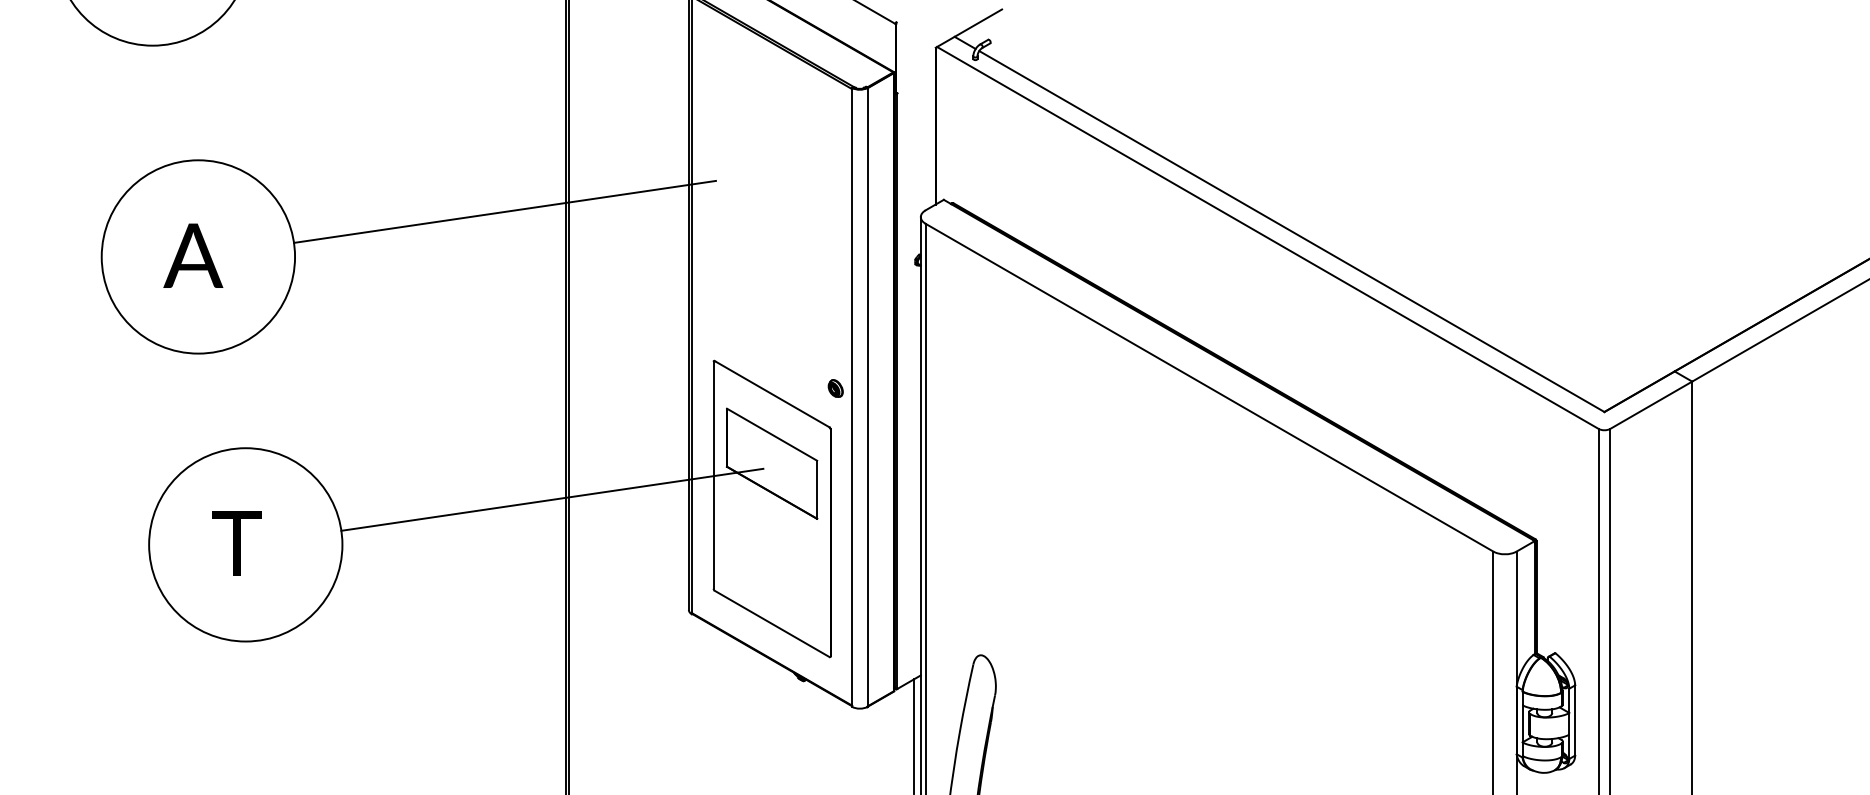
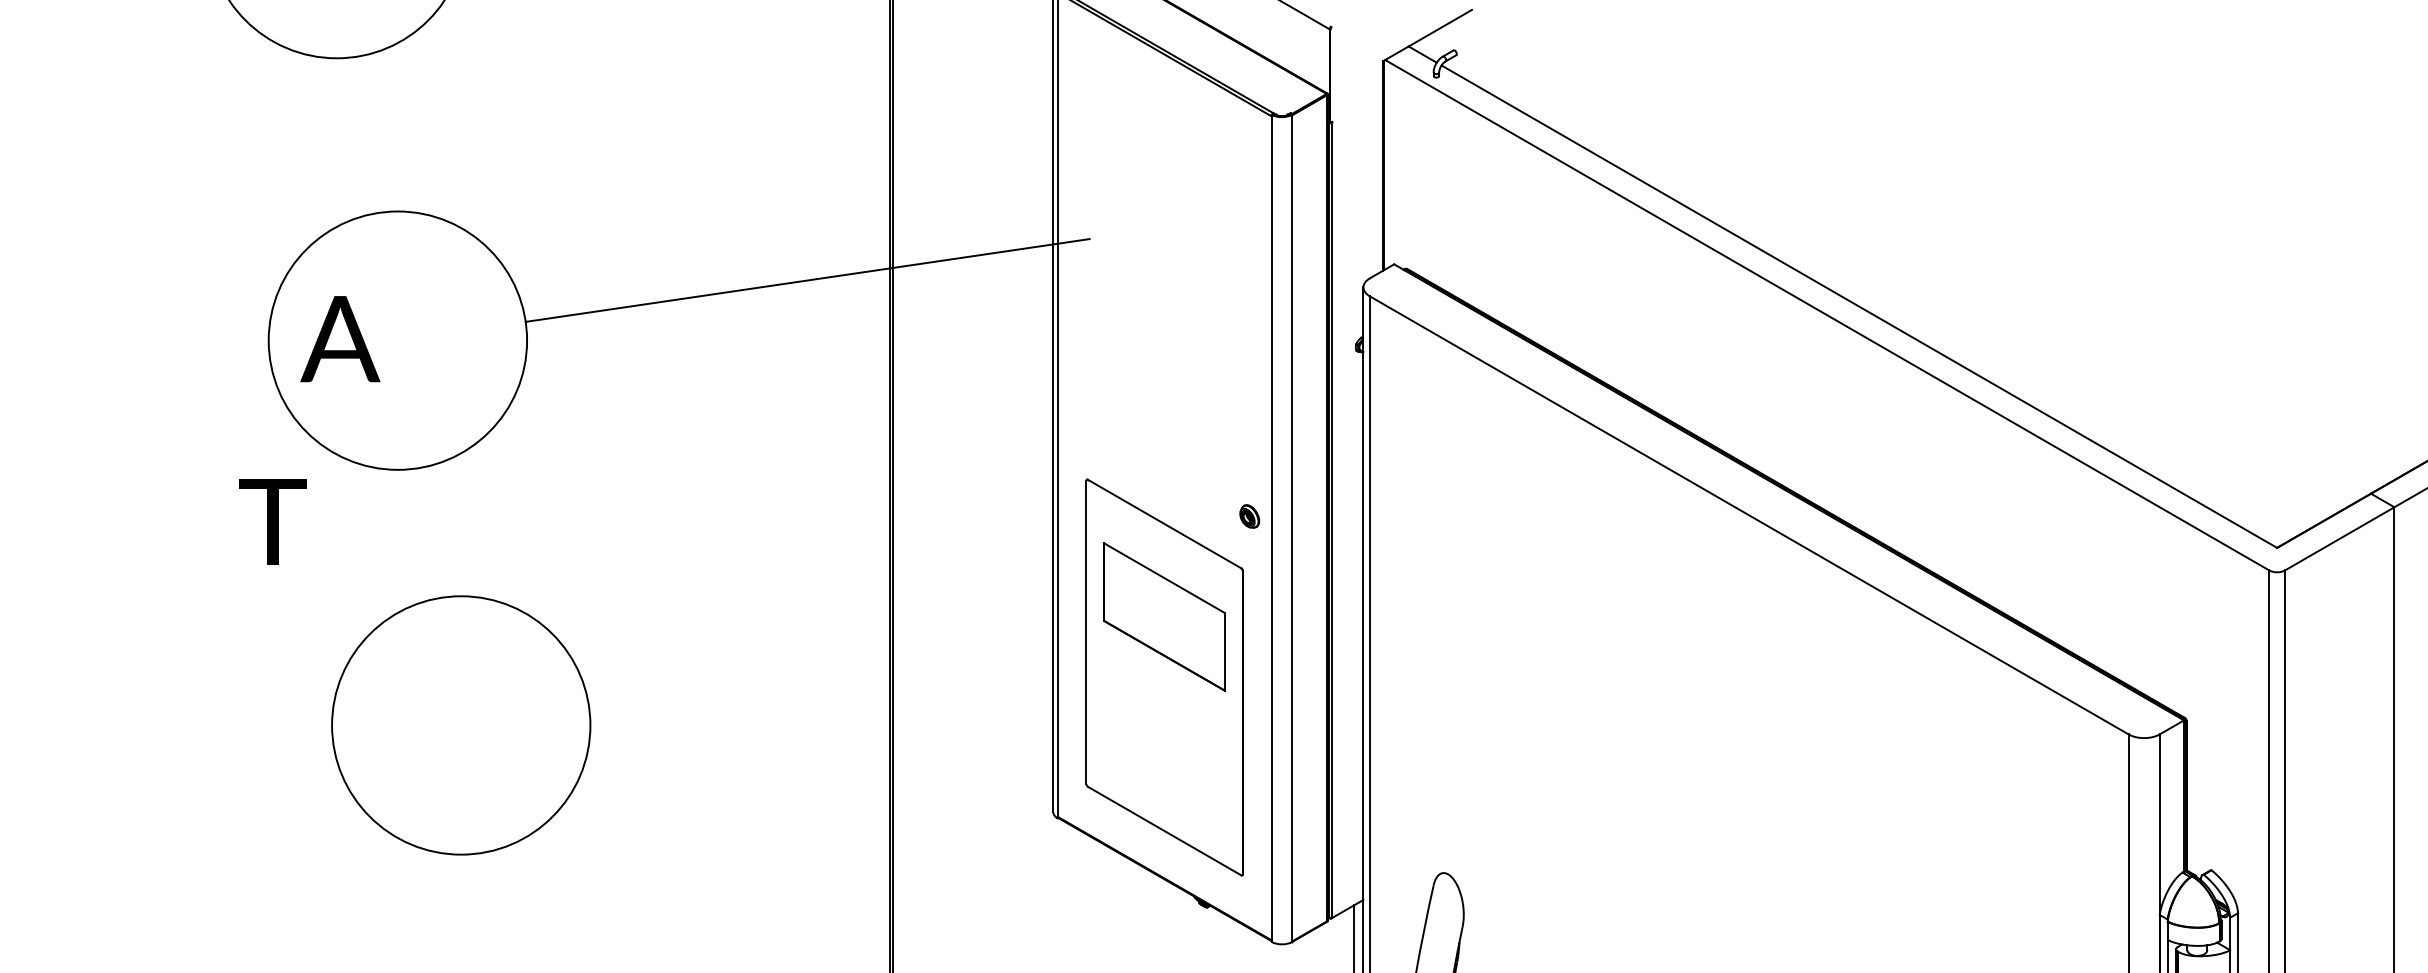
text: (193, 255) -> (340, 338), moved
line: (552, 499) -> (871, 664), removed
text: (236, 543) -> (272, 521), moved

